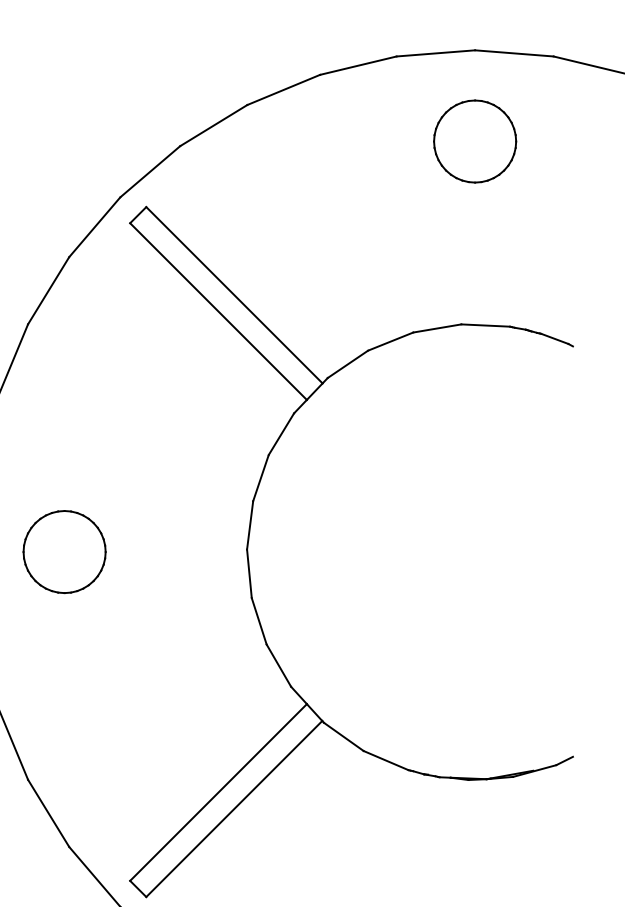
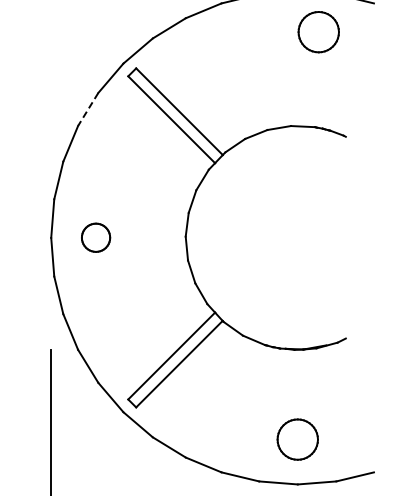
part: (474, 142) -> (318, 32), moved
line: (47, 290) -> (87, 109), solid -> dashed
part: (63, 551) -> (95, 237), size x0.7

